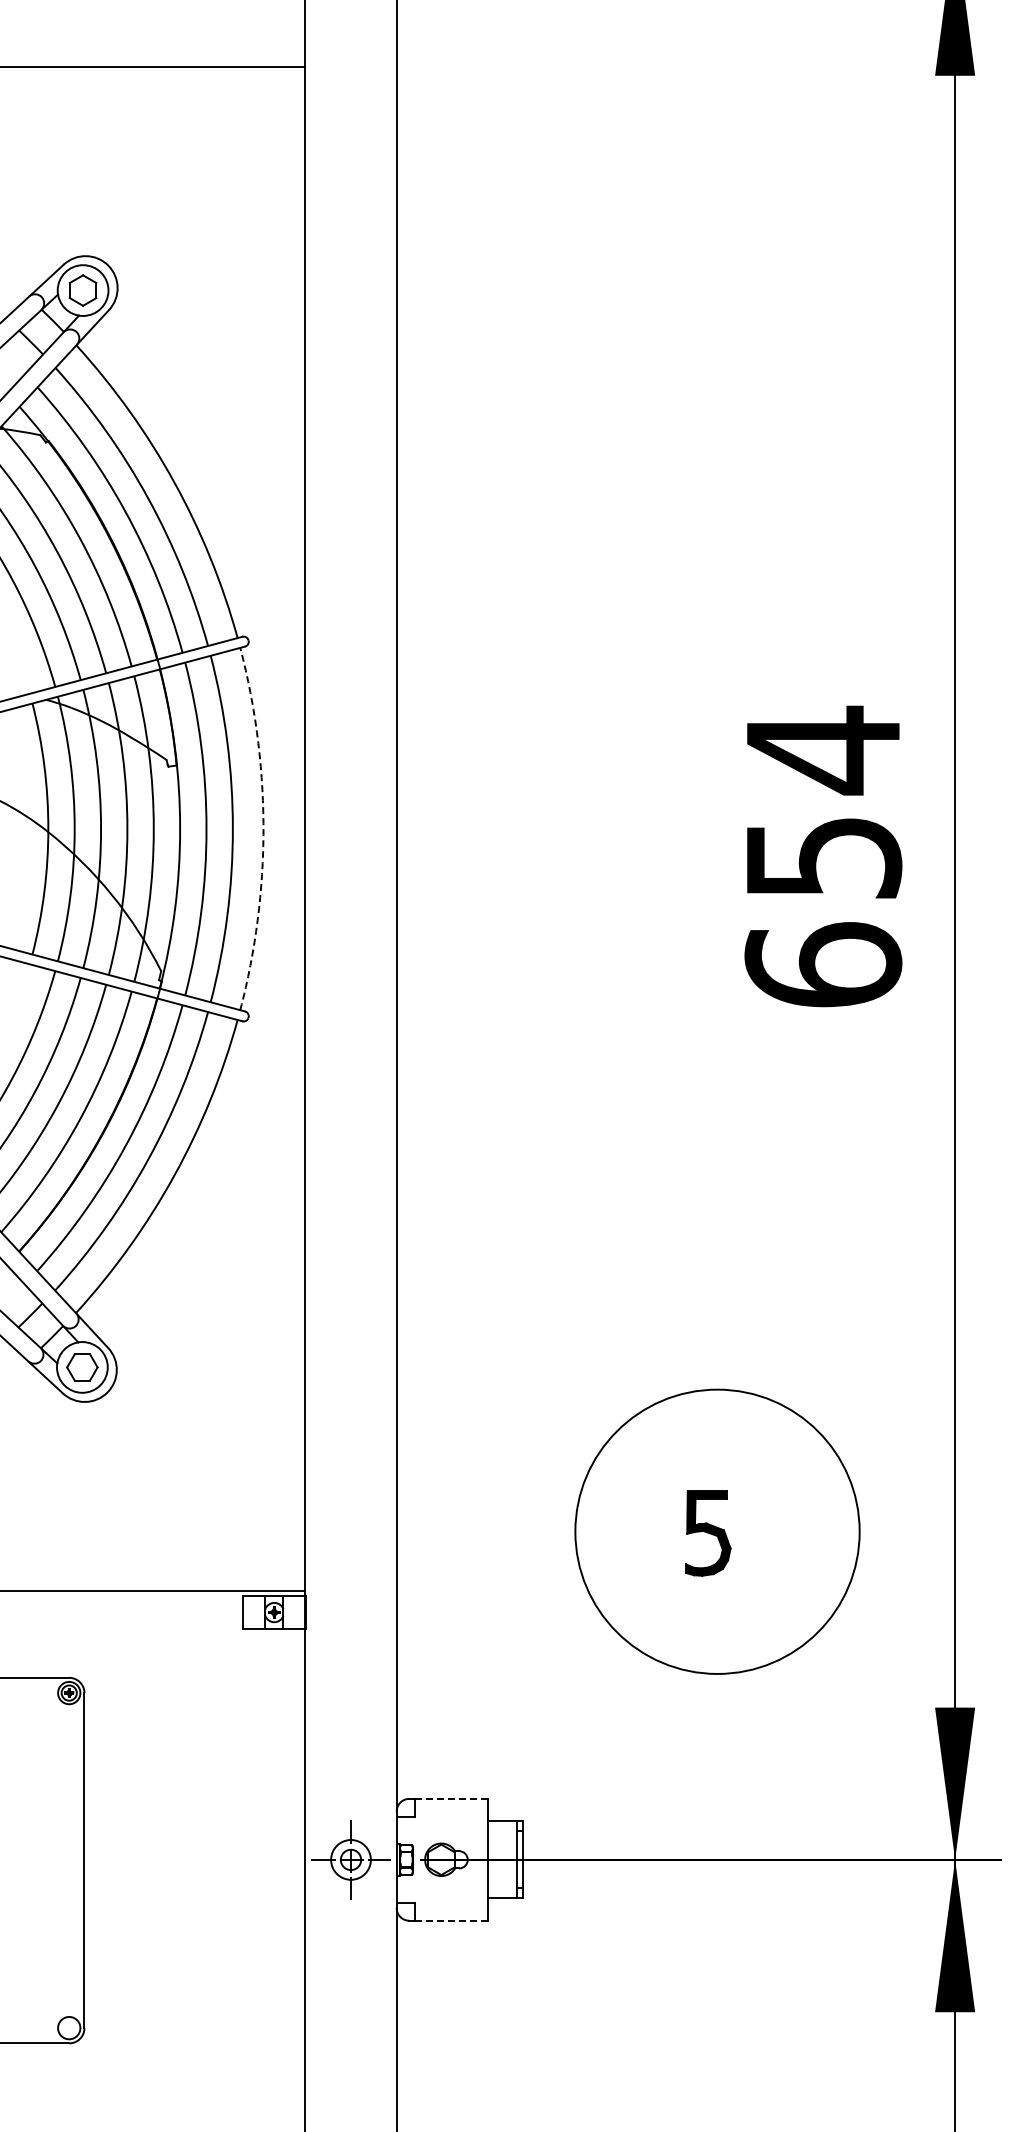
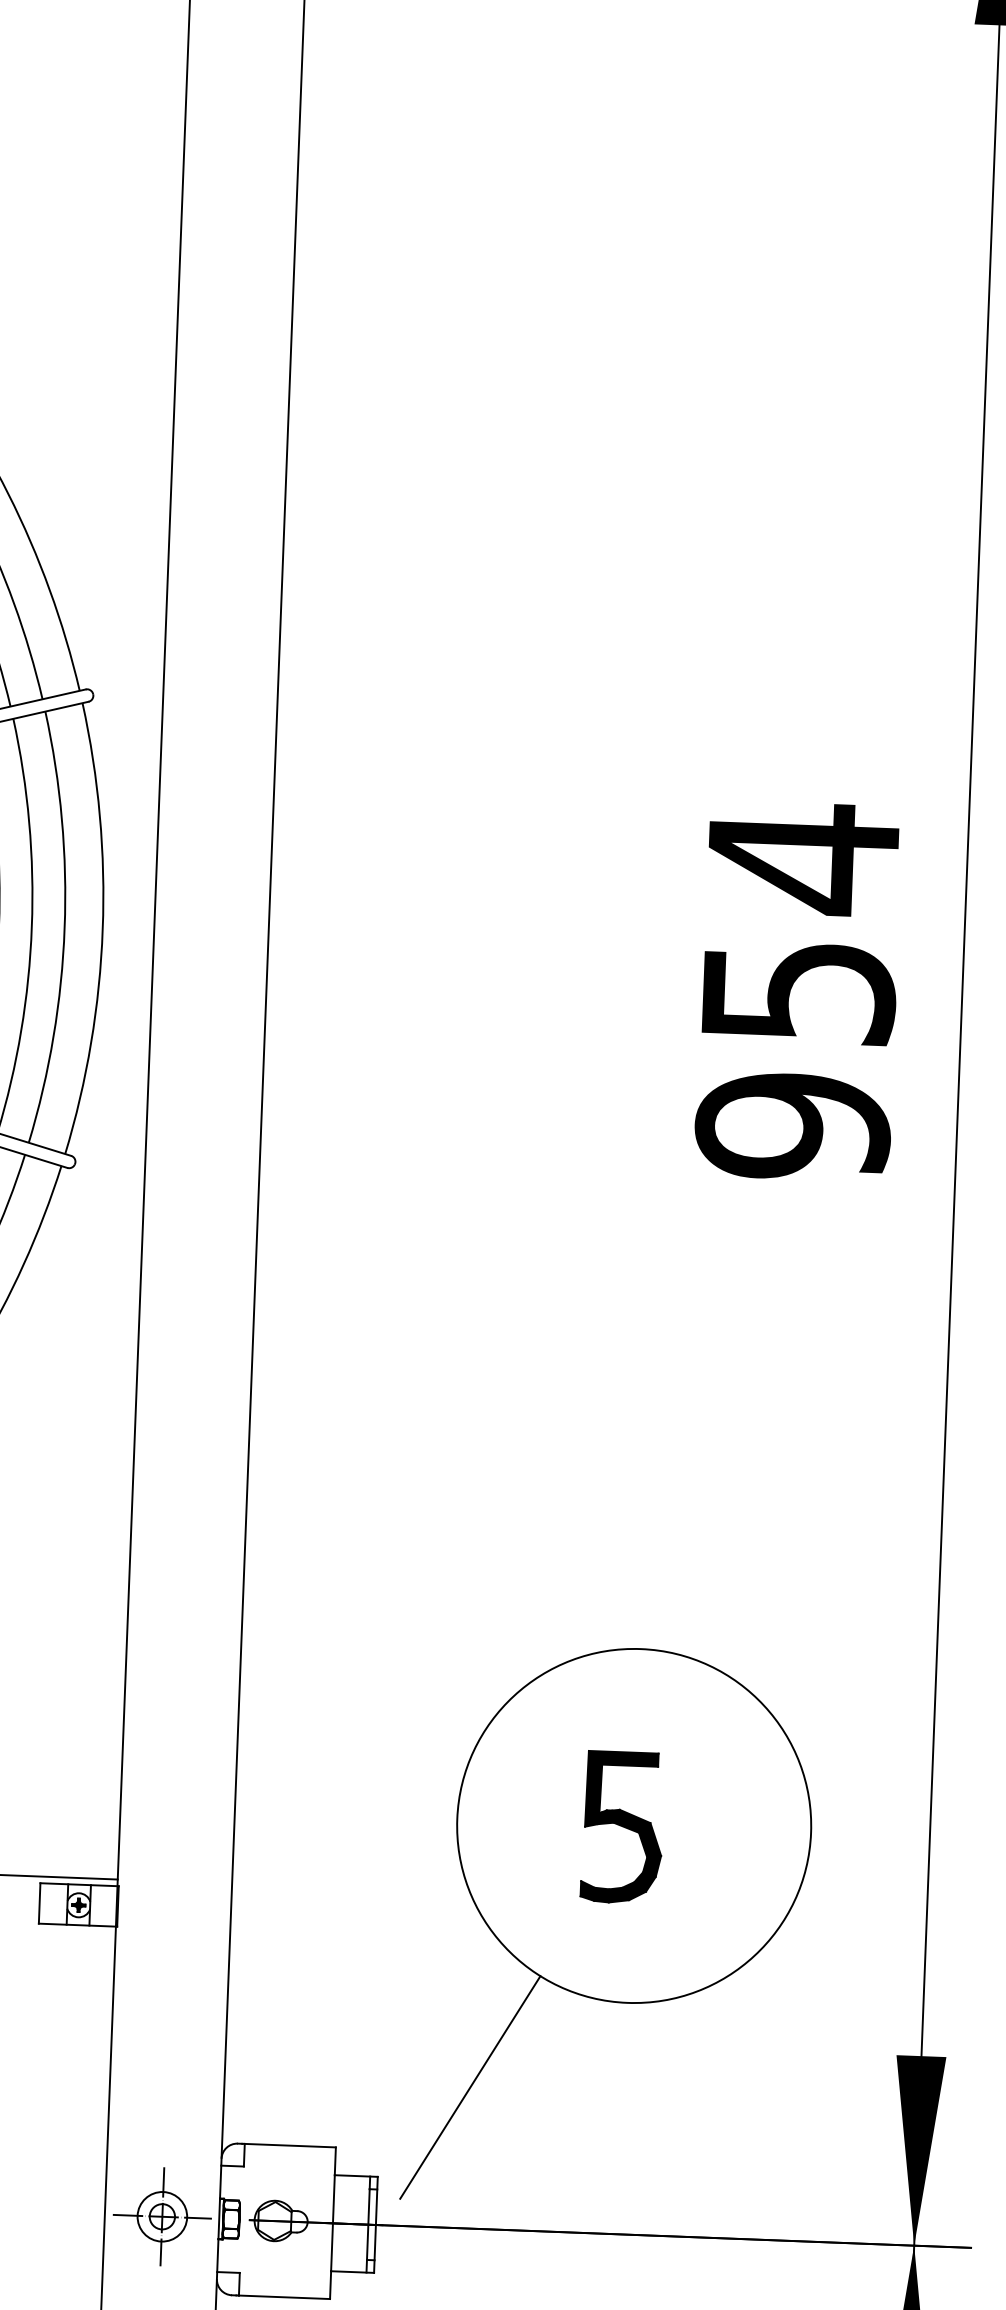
arc: (263, 829) -> (102, 930), dashed -> solid
text: (823, 965) -> (793, 1126), 654 -> 954
part: (708, 1533) -> (622, 1827), size x1.43
line: (593, 1746) -> (469, 2087), added
line: (451, 1798) -> (290, 2145), dashed -> solid
line: (451, 1920) -> (284, 2296), dashed -> solid

